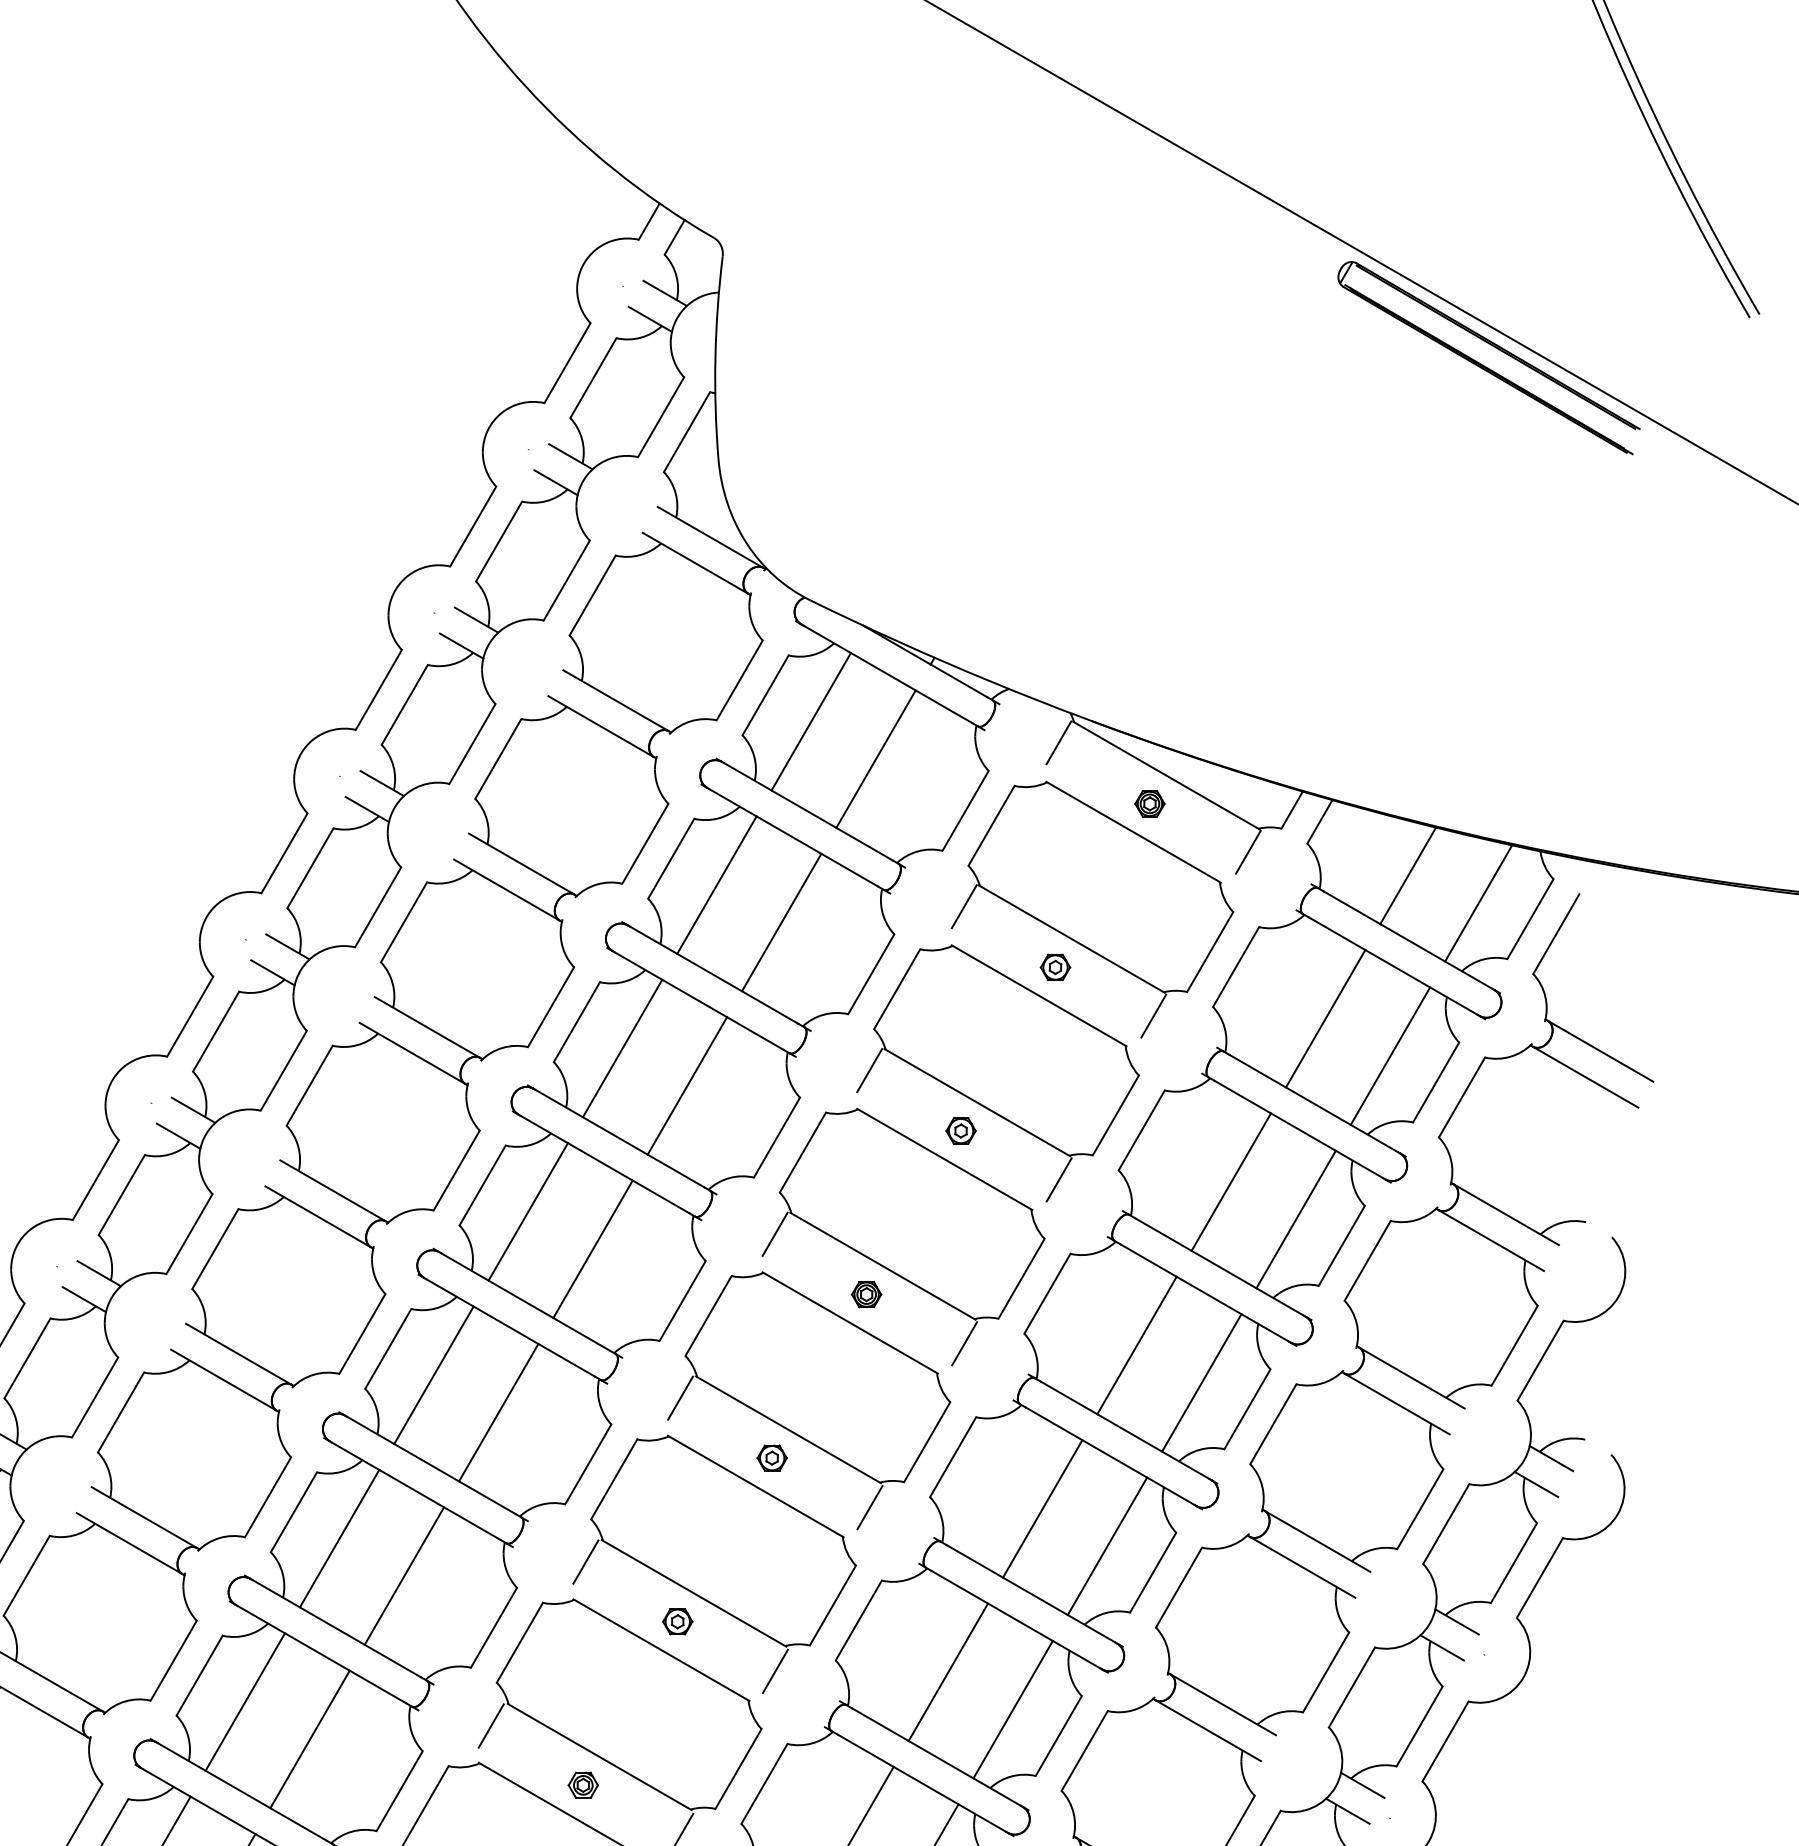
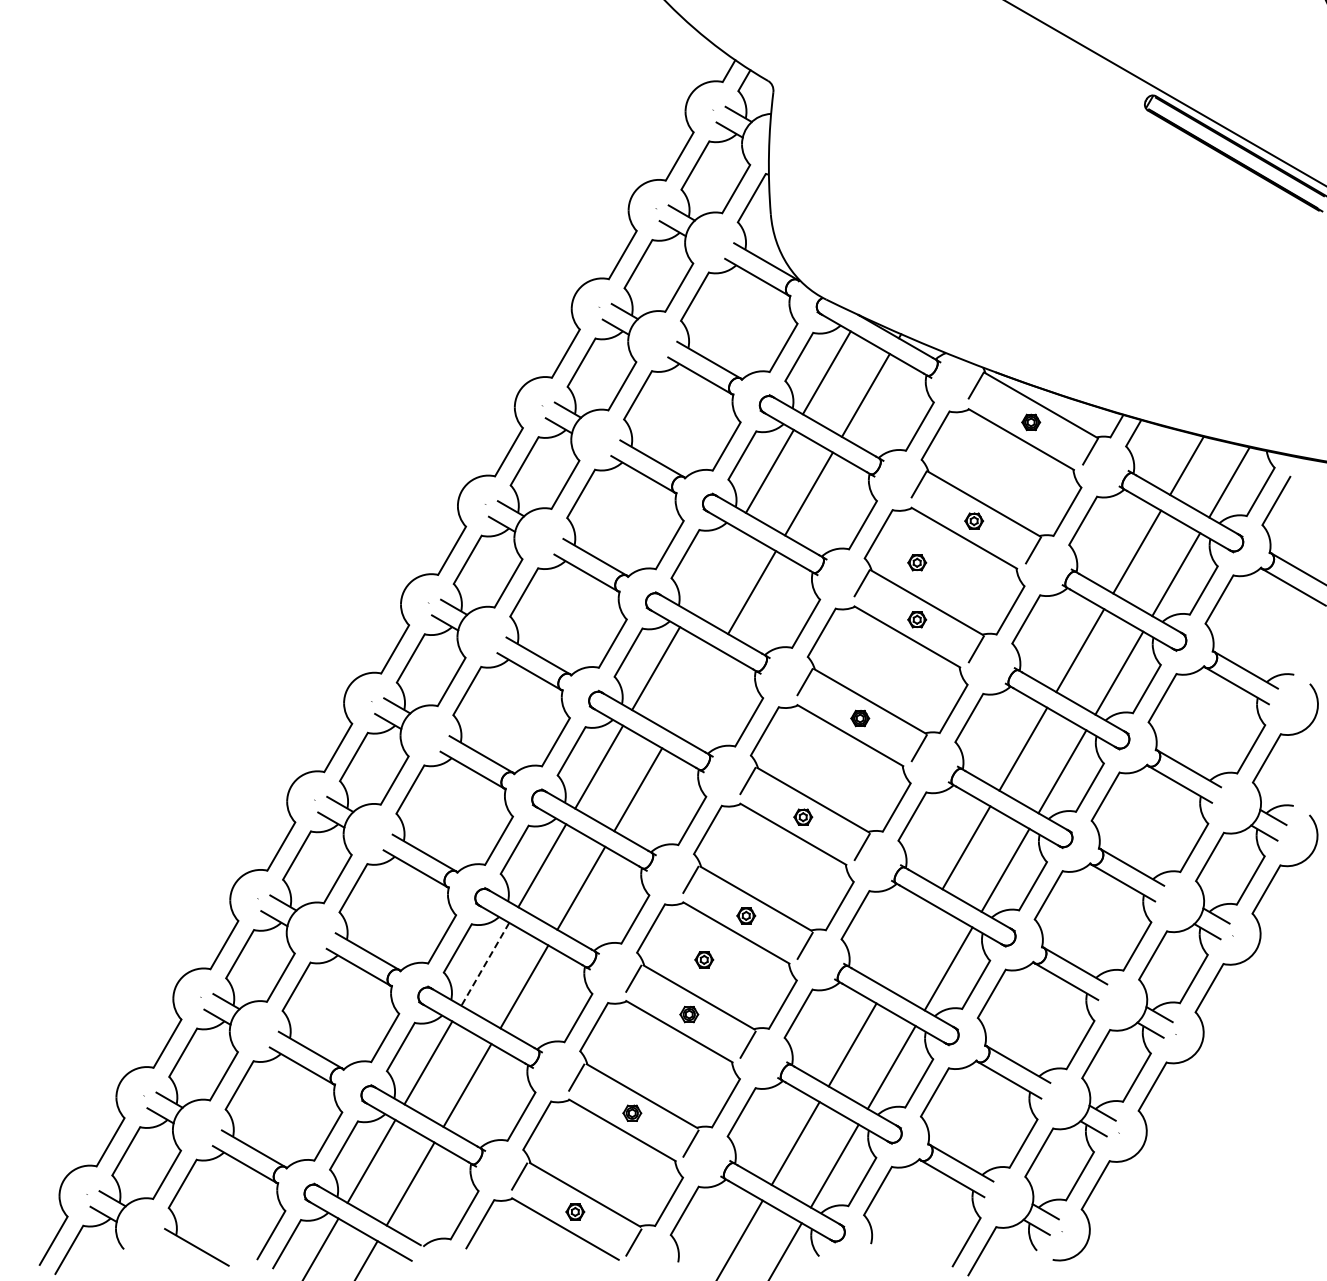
part: (961, 1036) -> (917, 562), added
line: (621, 1047) -> (712, 569), removed
line: (593, 1248) -> (695, 690), removed
line: (948, 1670) -> (909, 945), removed
part: (608, 1694) -> (704, 959), added
line: (245, 1702) -> (485, 964), solid -> dashed

